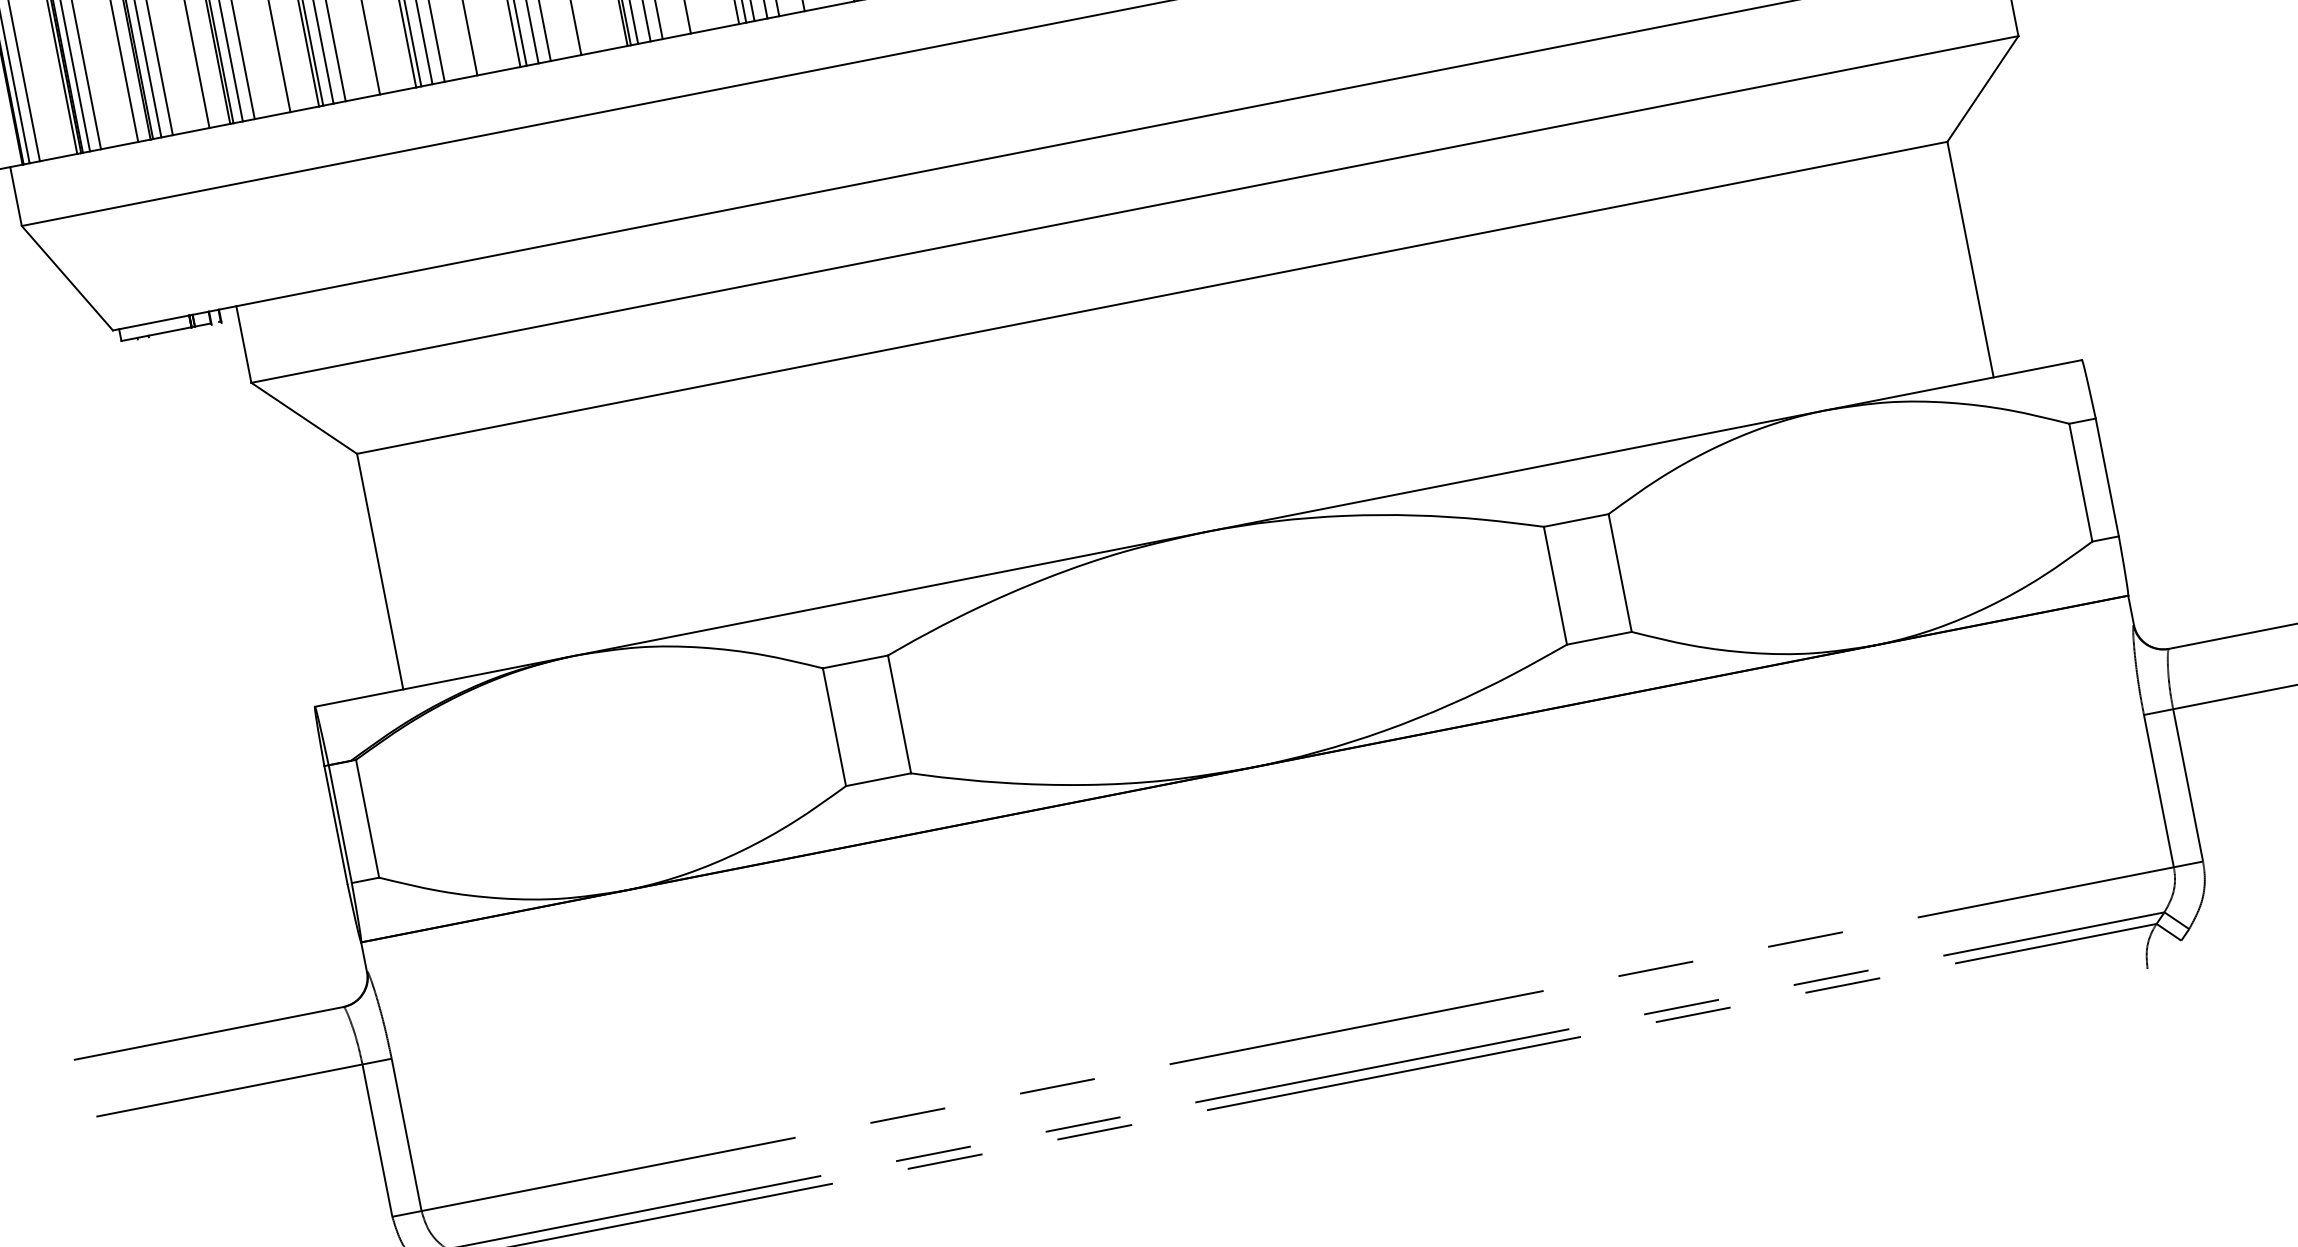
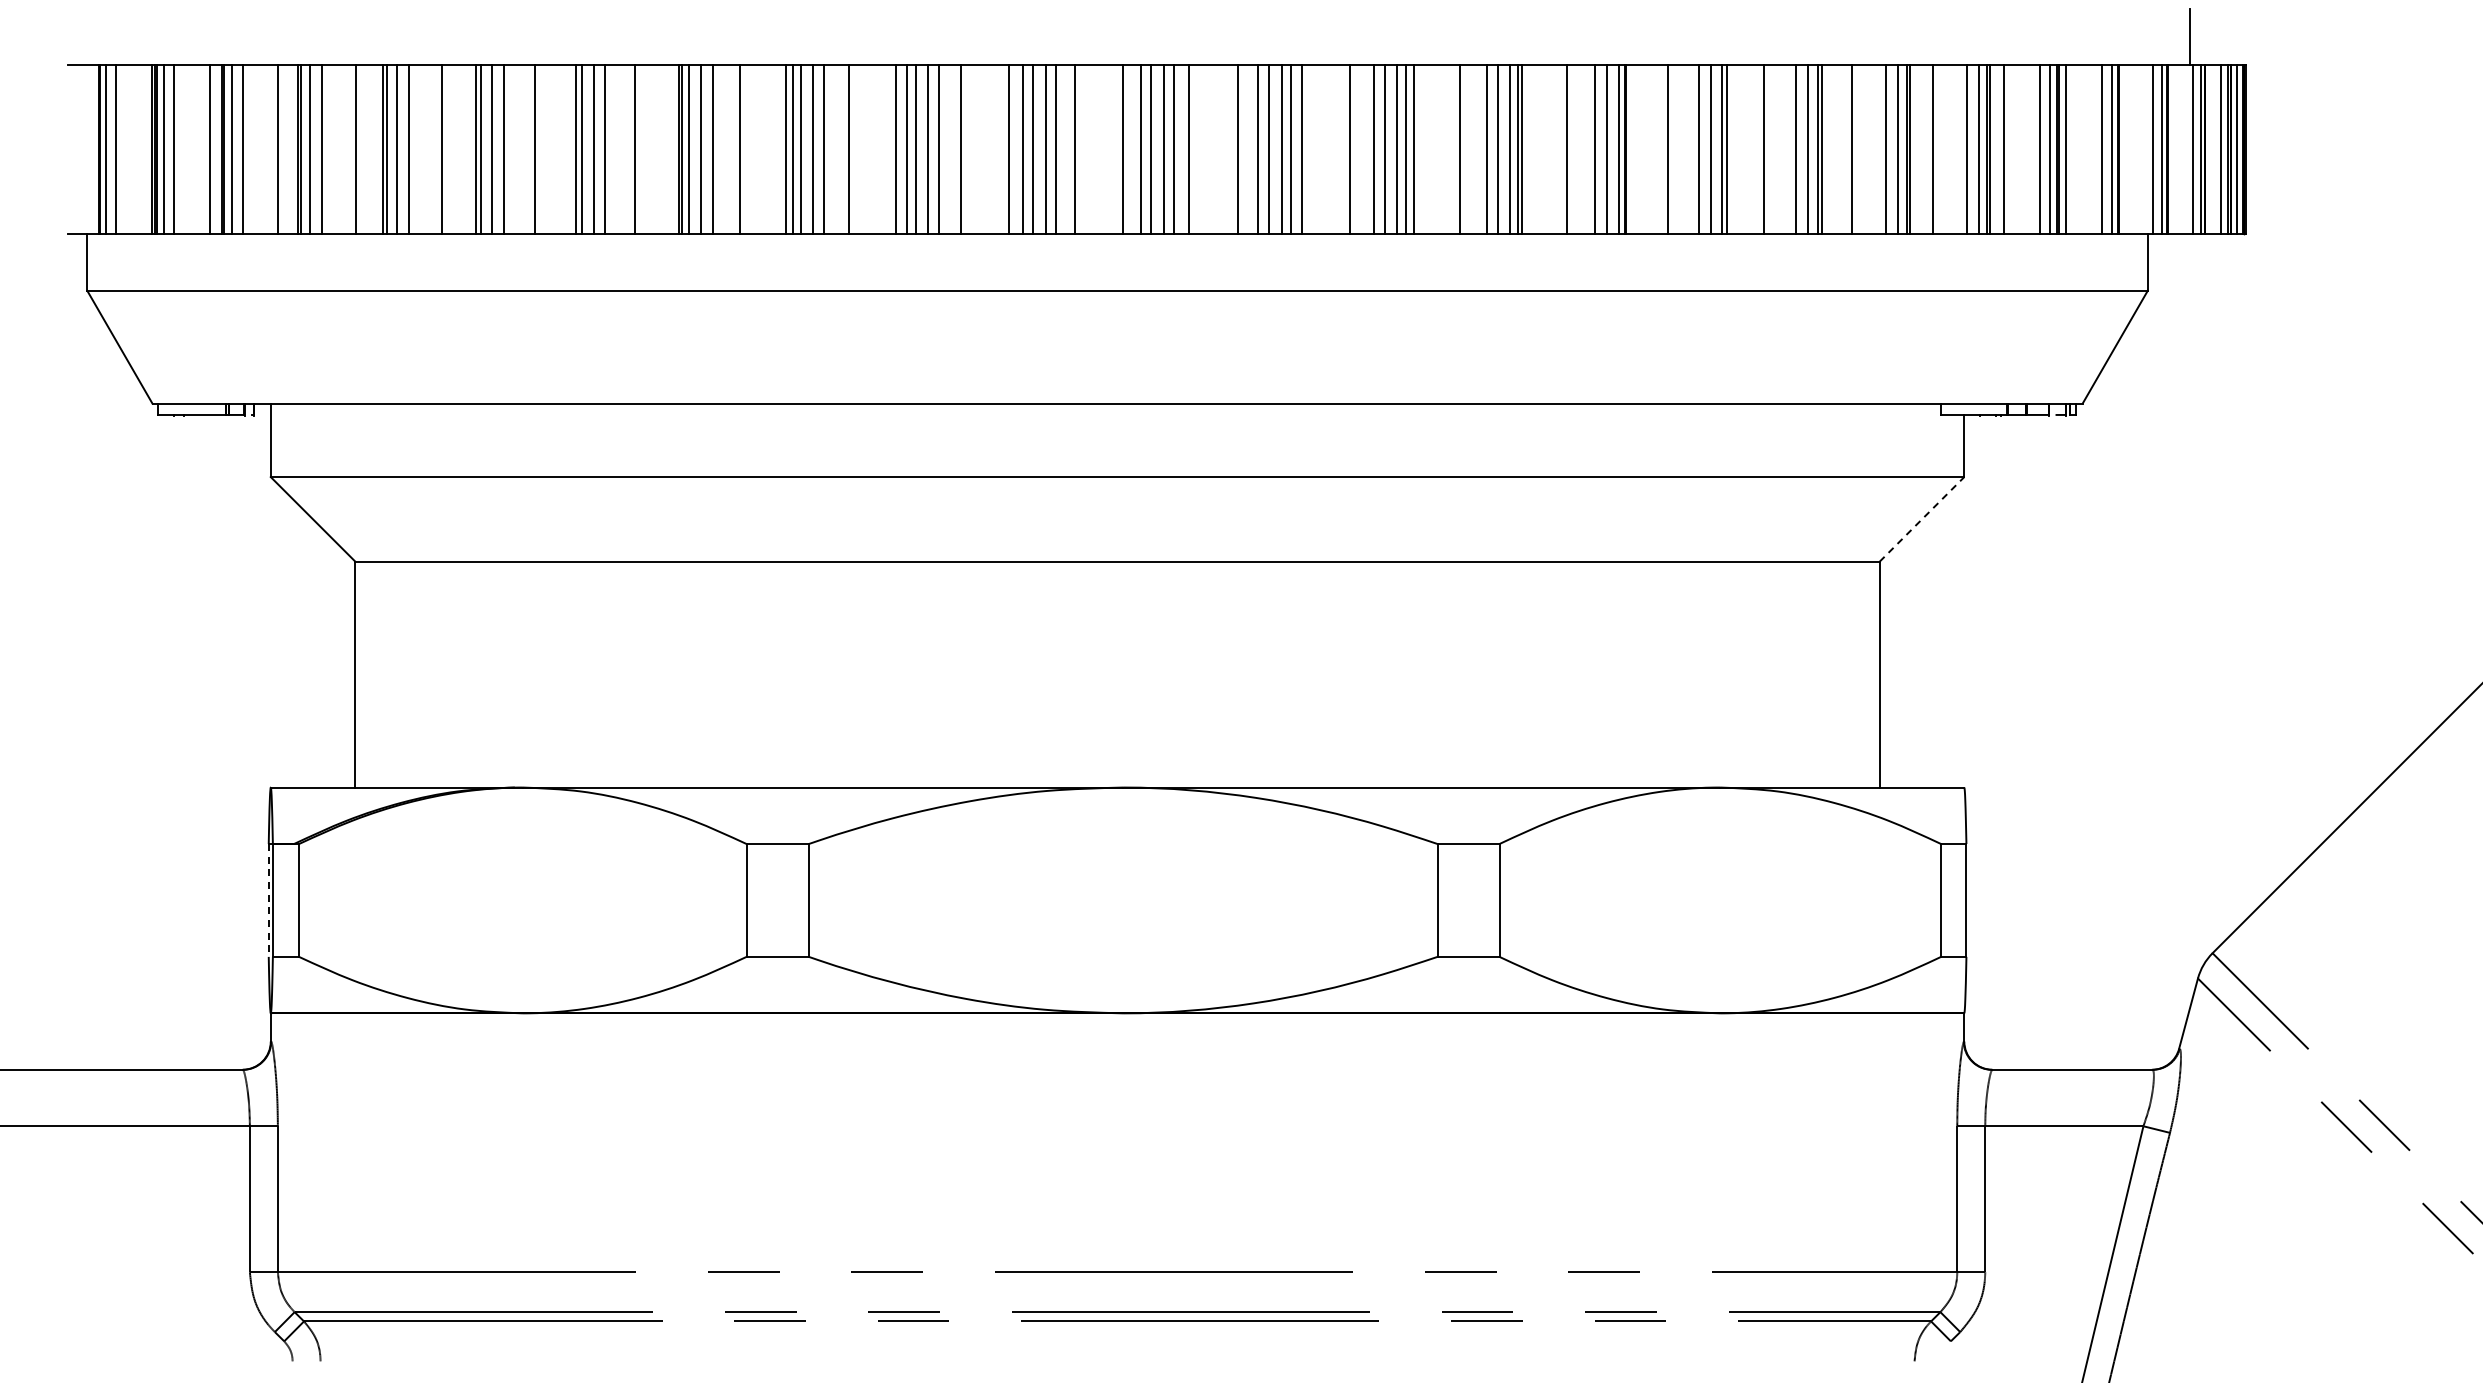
line: (1982, 89) -> (1921, 519), solid -> dashed
line: (335, 825) -> (268, 900), solid -> dashed

